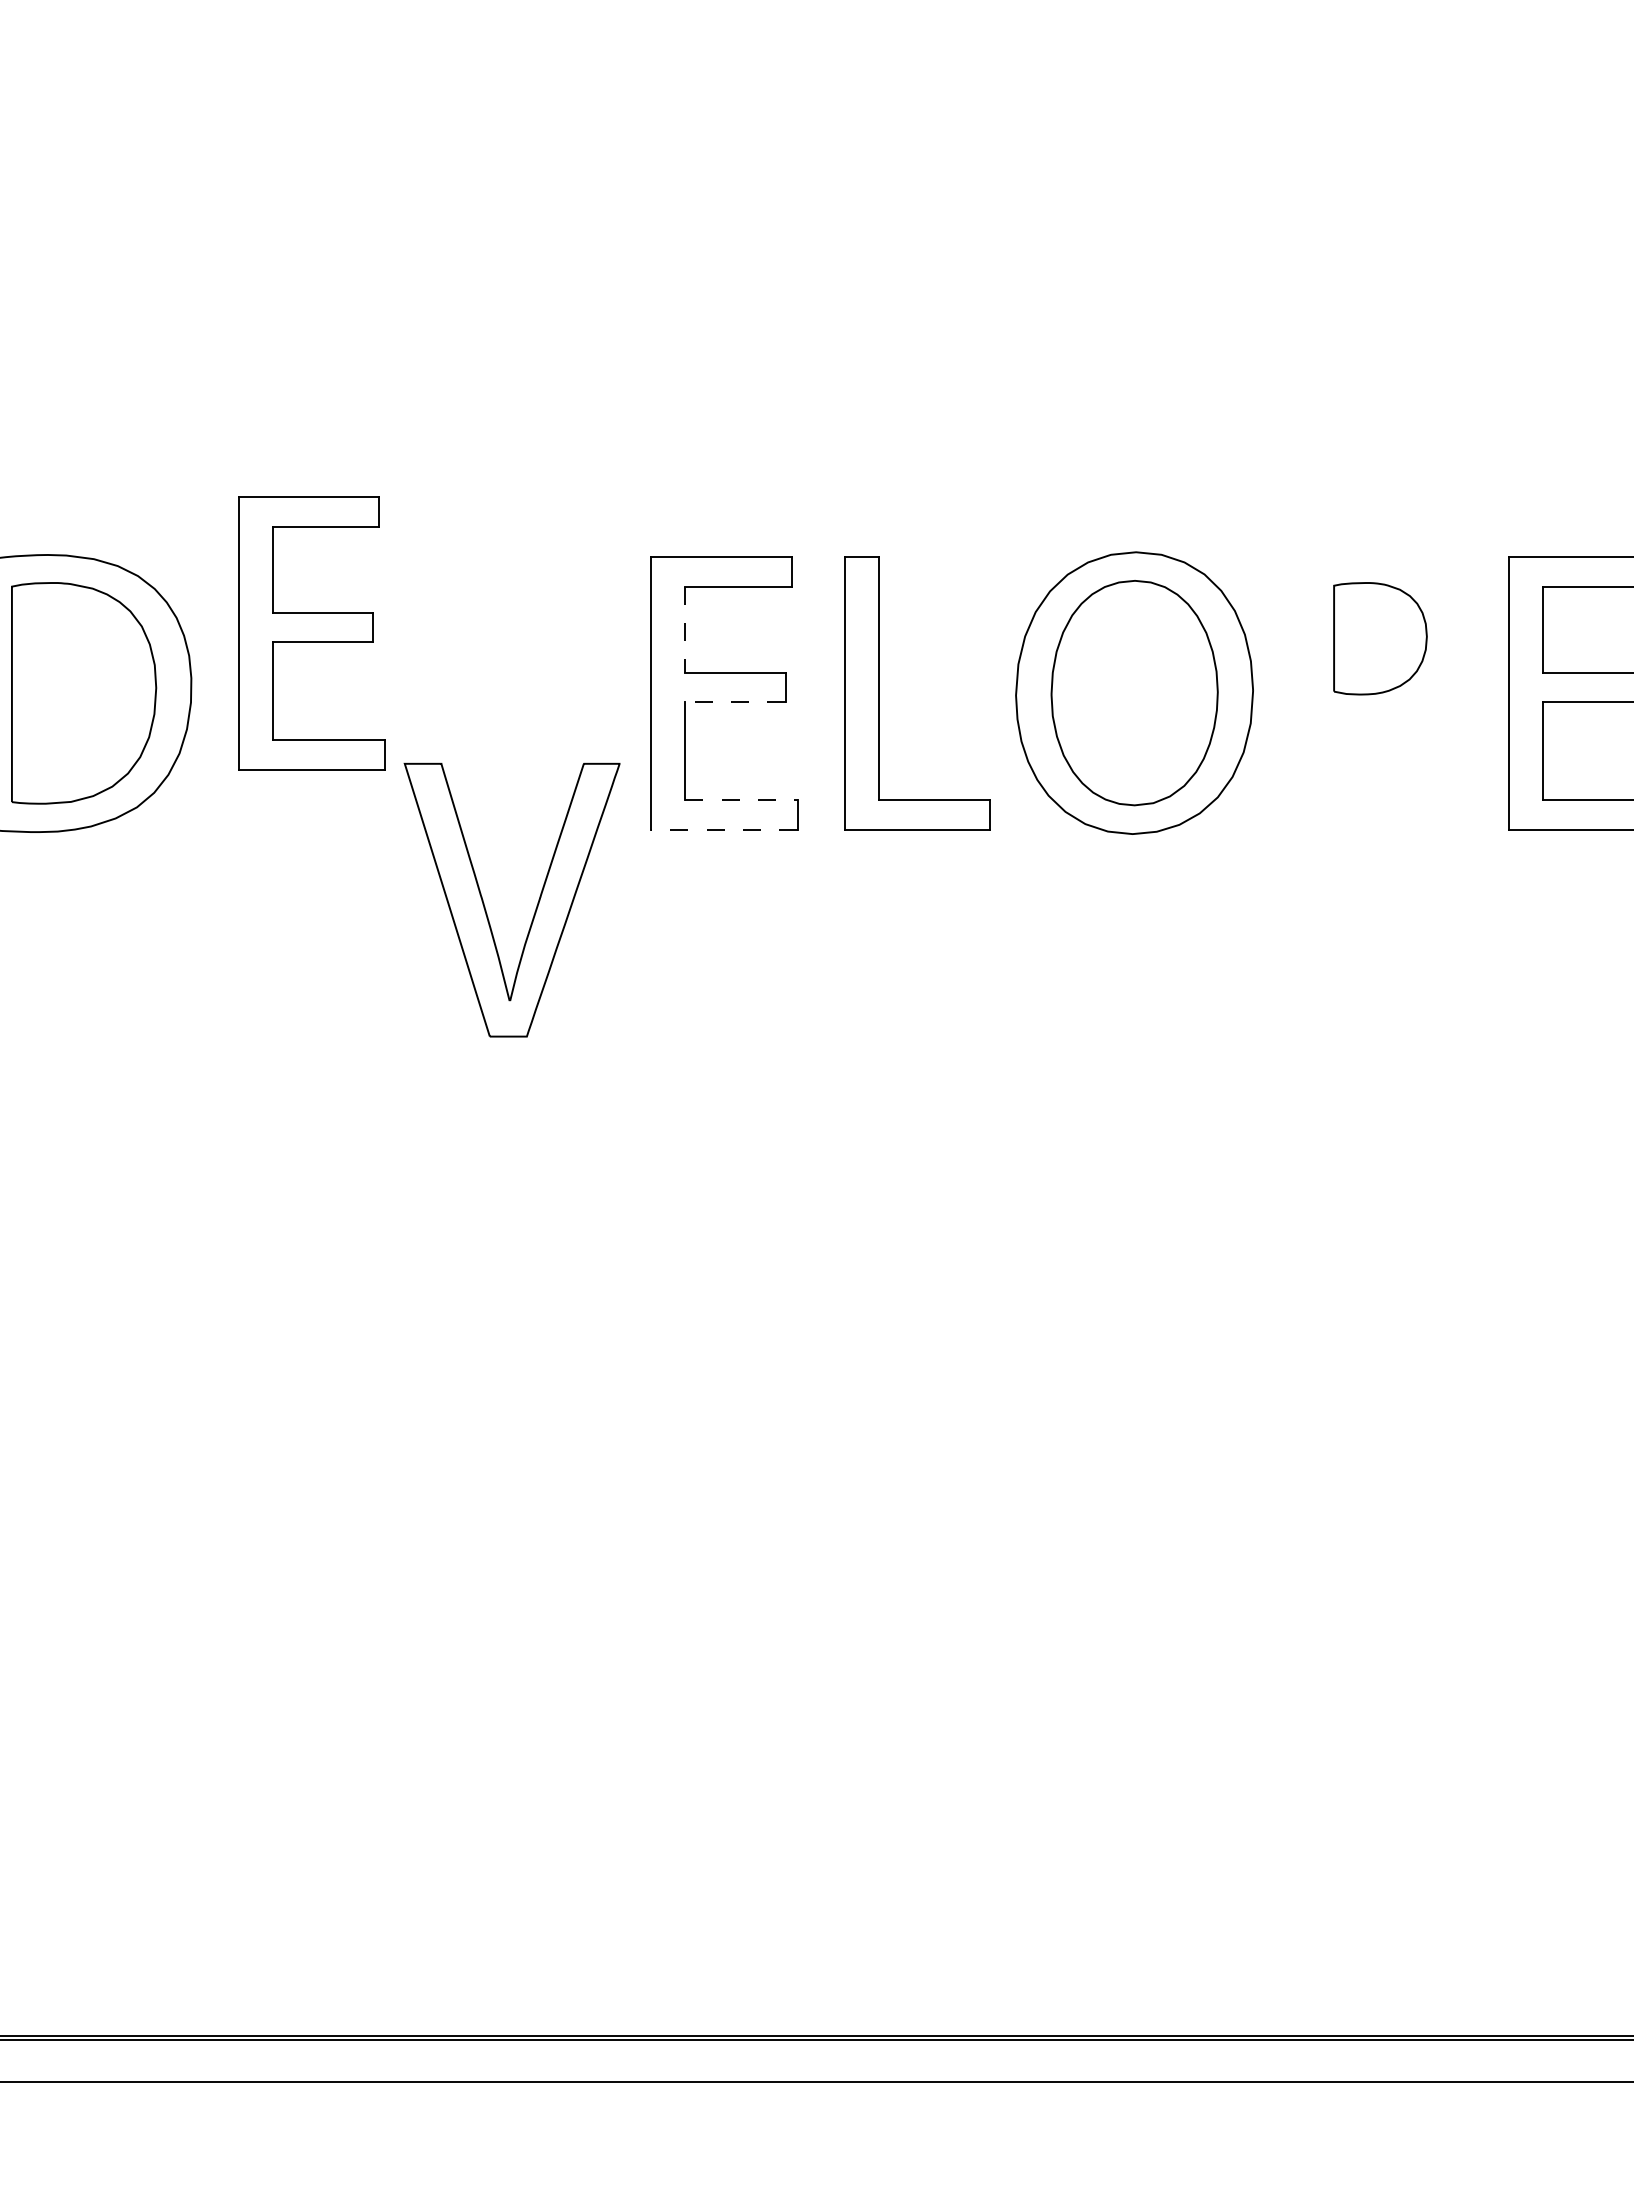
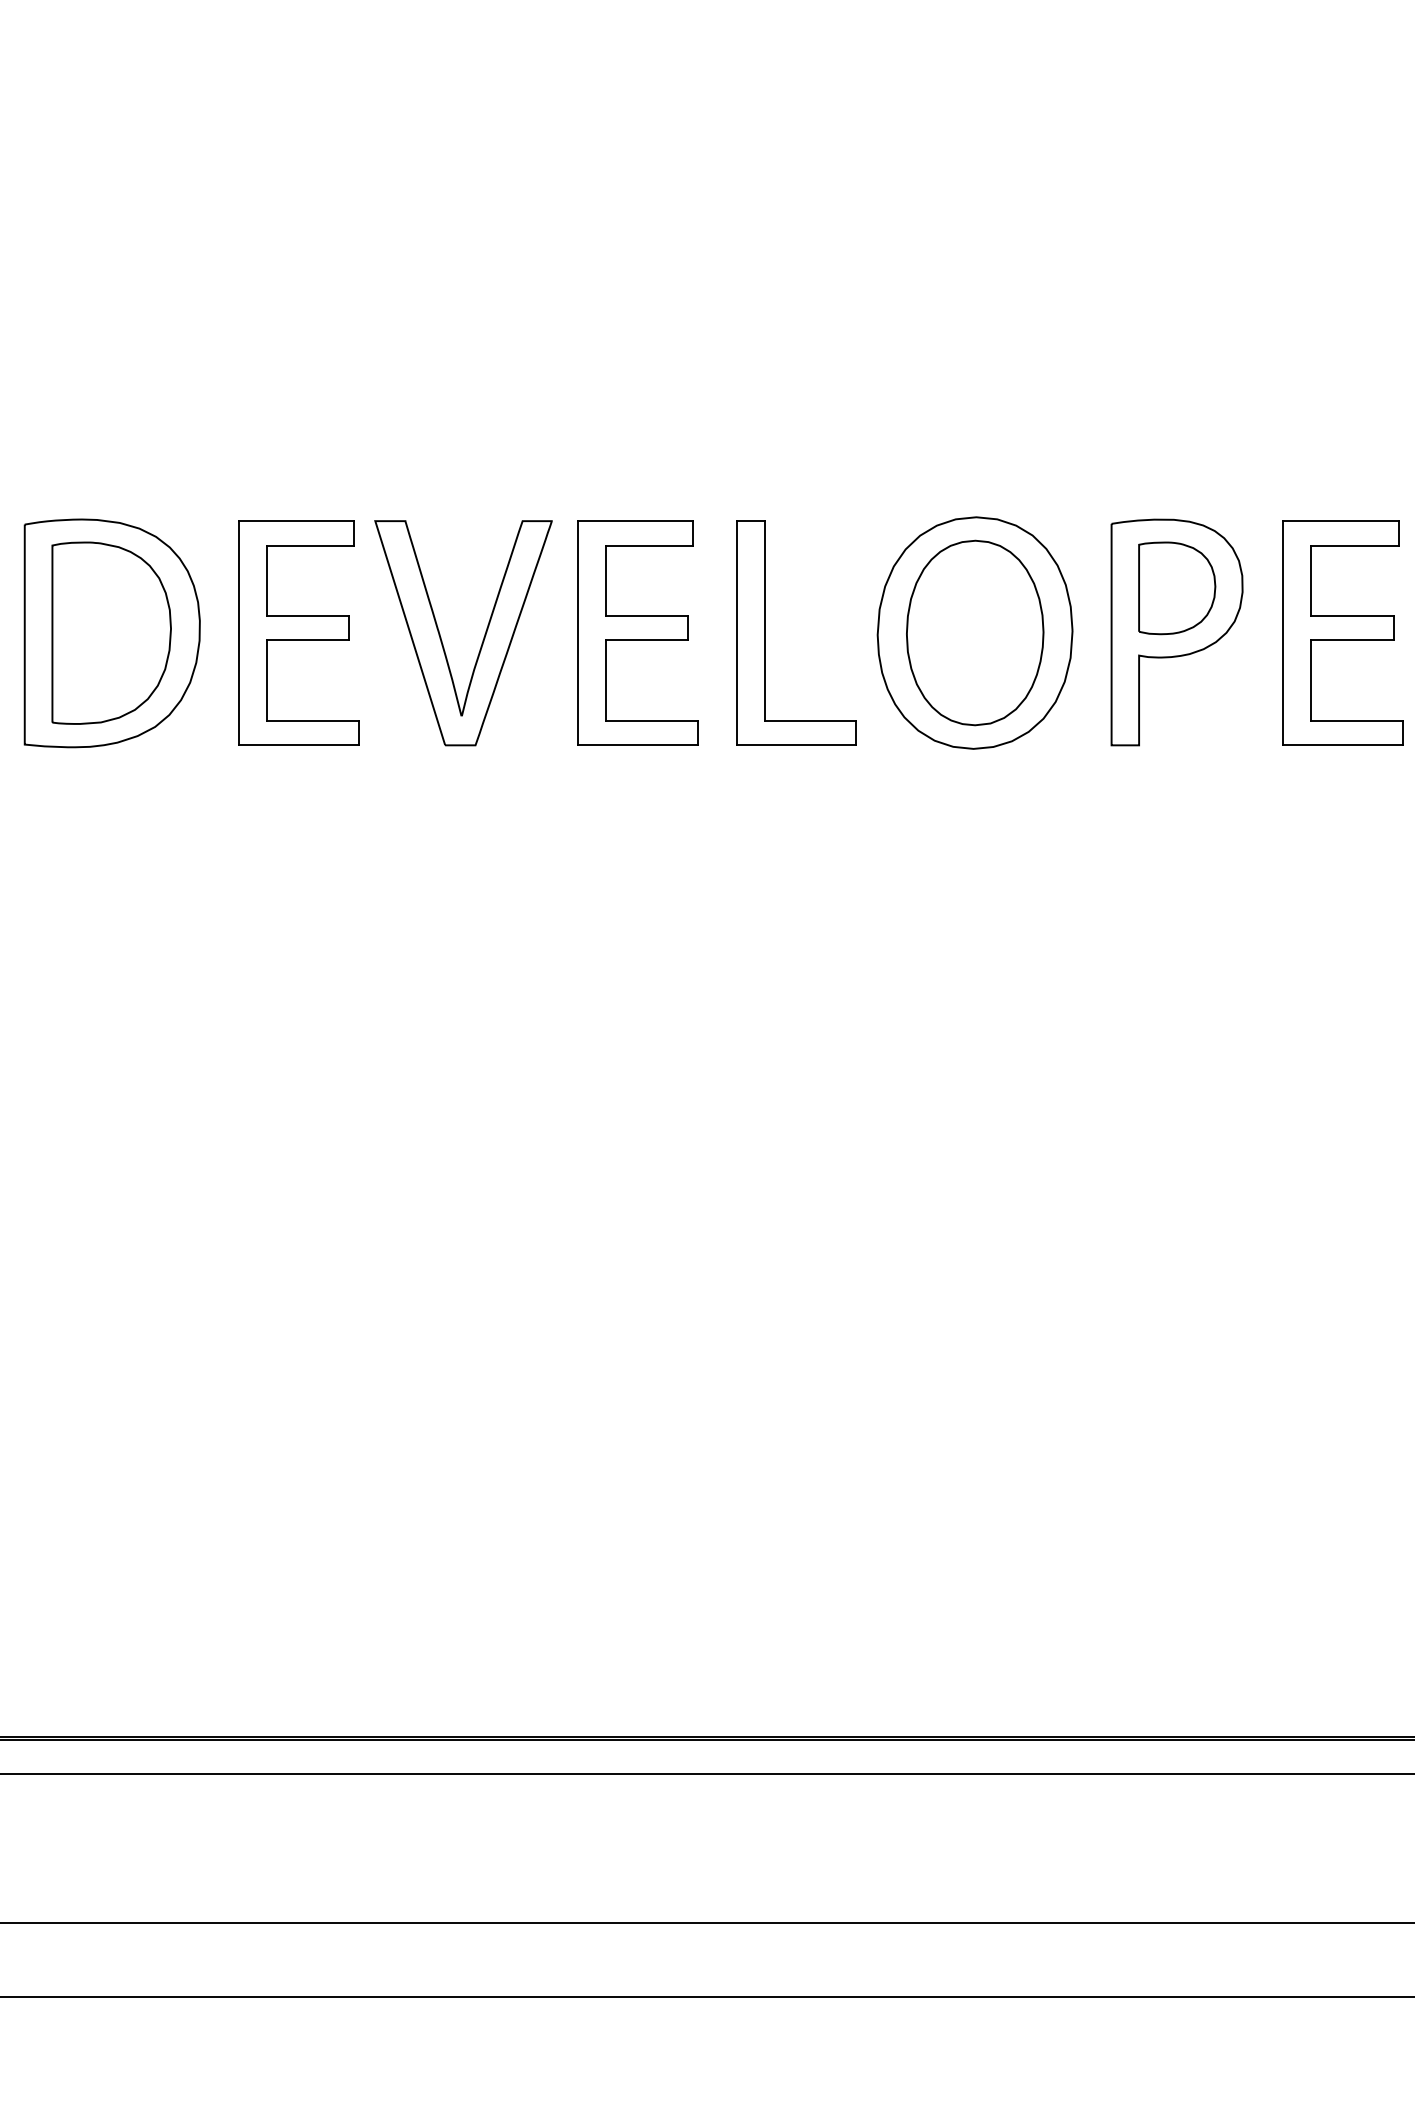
line: (684, 630) -> (605, 581), dashed -> solid
part: (311, 632) -> (298, 632), moved
part: (1379, 692) -> (1176, 632), added
line: (734, 702) -> (646, 640), dashed -> solid
line: (742, 799) -> (652, 720), dashed -> solid
line: (723, 829) -> (637, 745), dashed -> solid
part: (535, 909) -> (482, 640), moved

